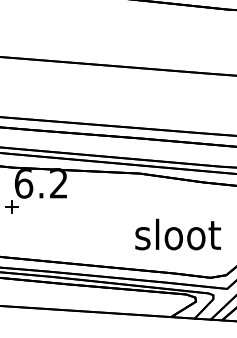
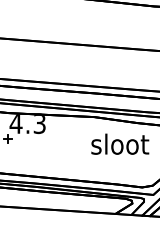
text: (40, 184) -> (27, 124), 6.2 -> 4.3
text: (178, 233) -> (120, 143), moved

